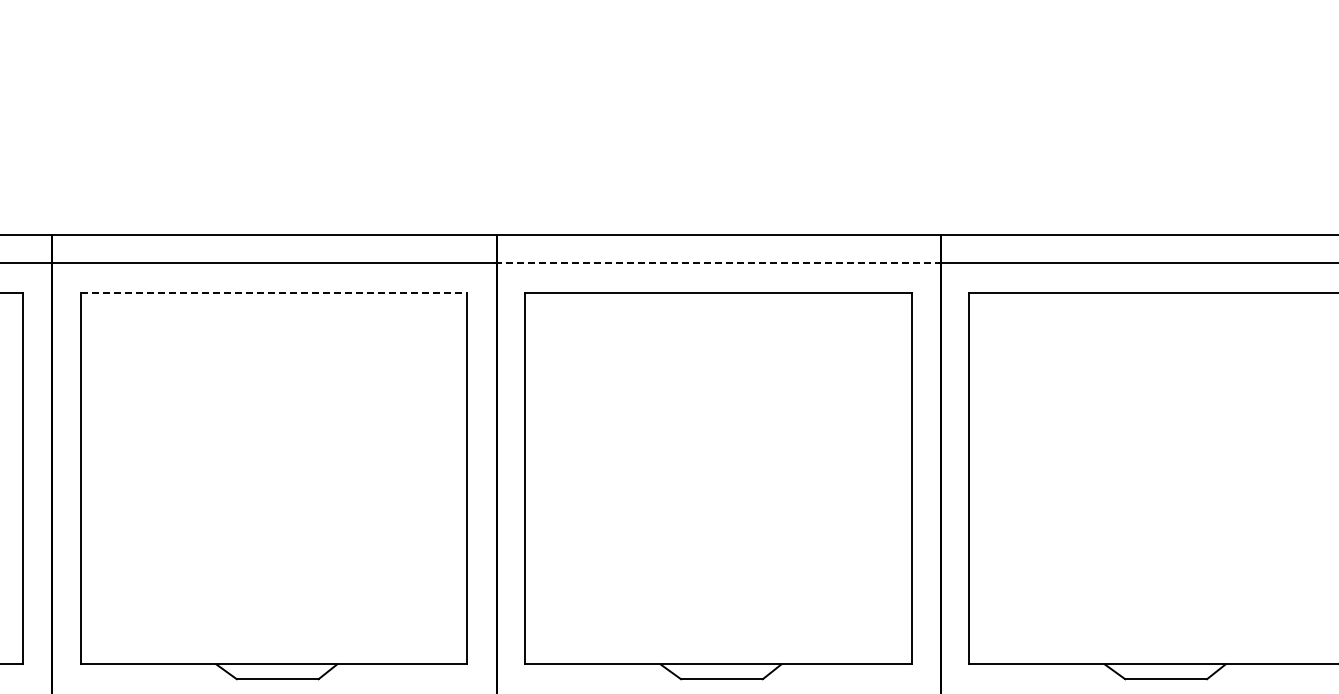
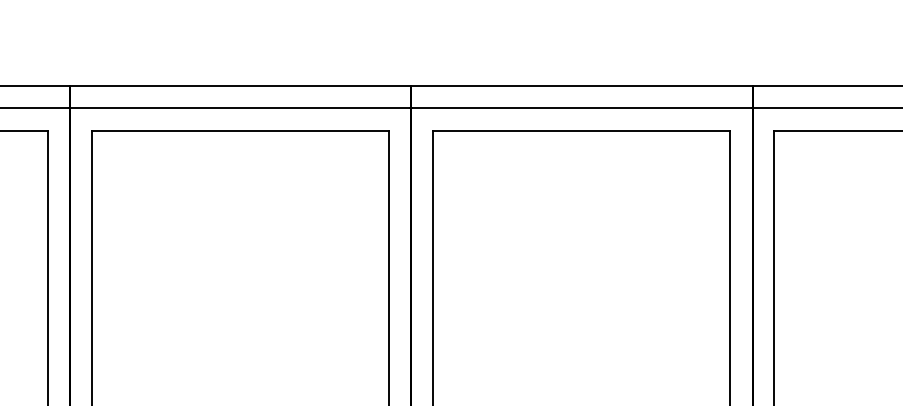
line: (718, 262) -> (581, 107), dashed -> solid
line: (274, 292) -> (240, 130), dashed -> solid

